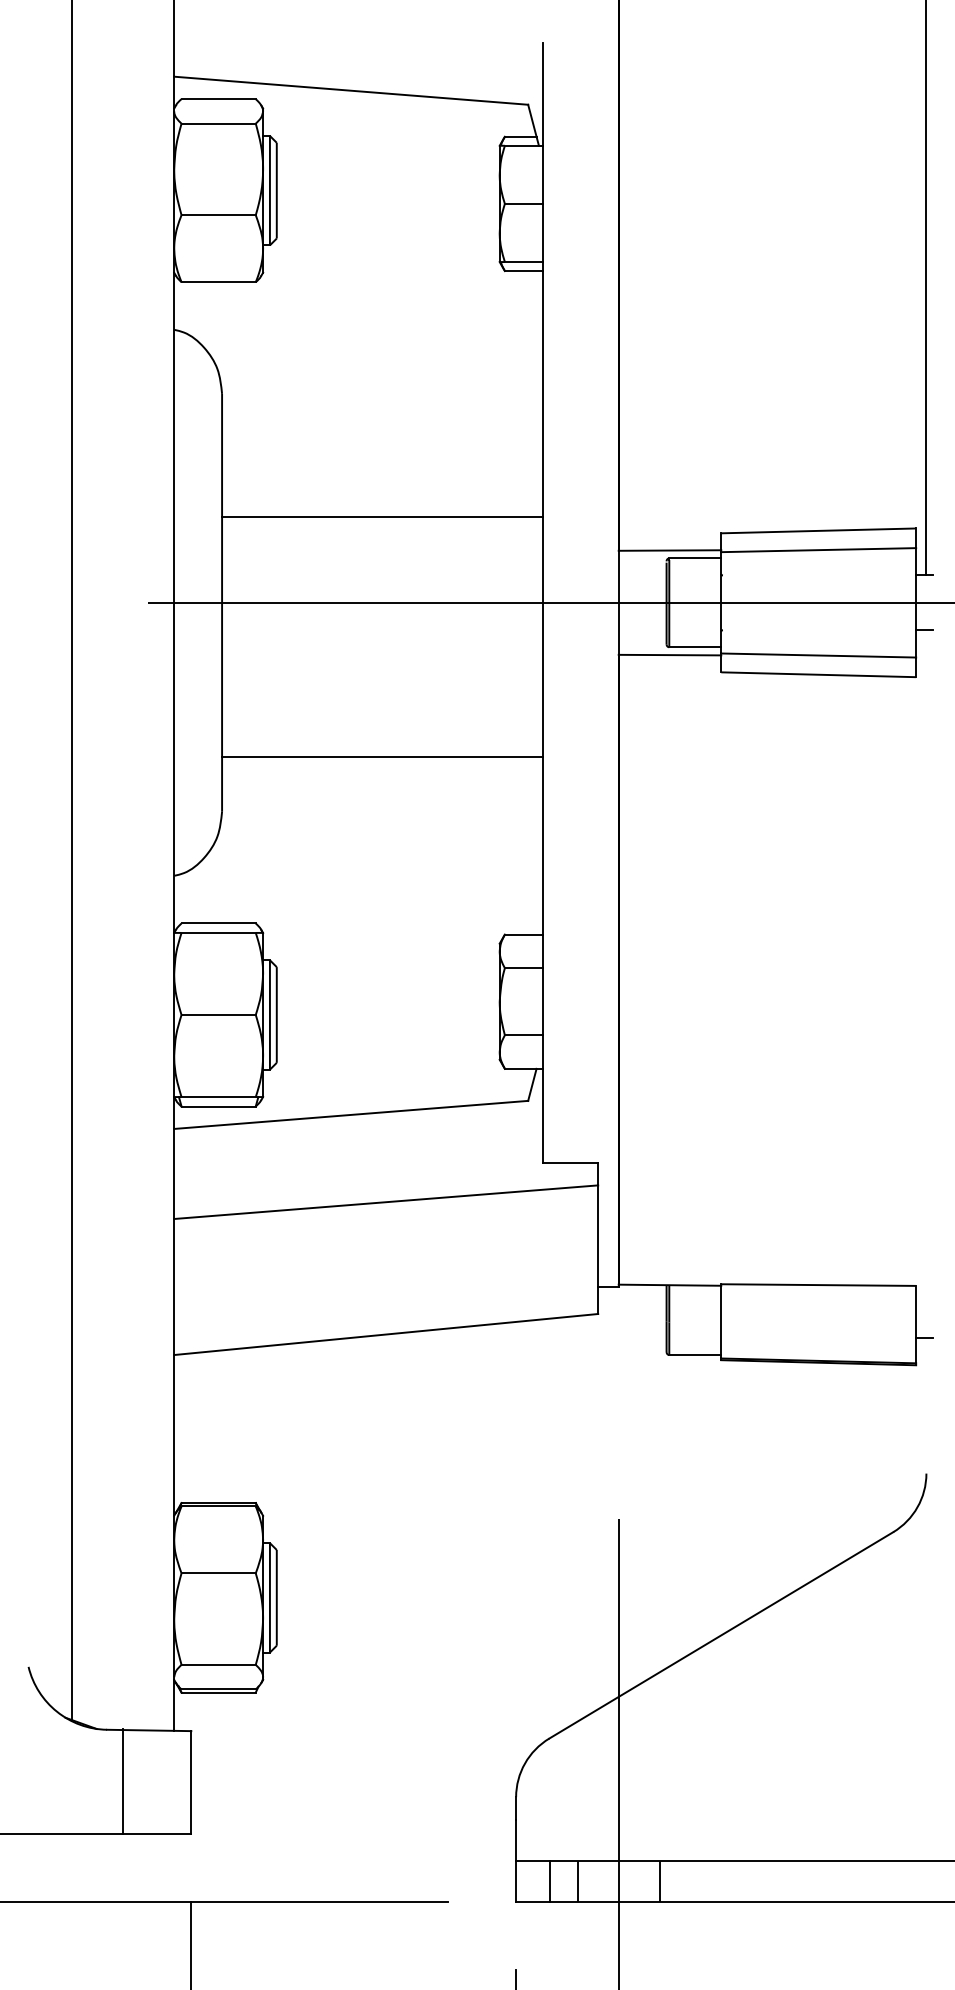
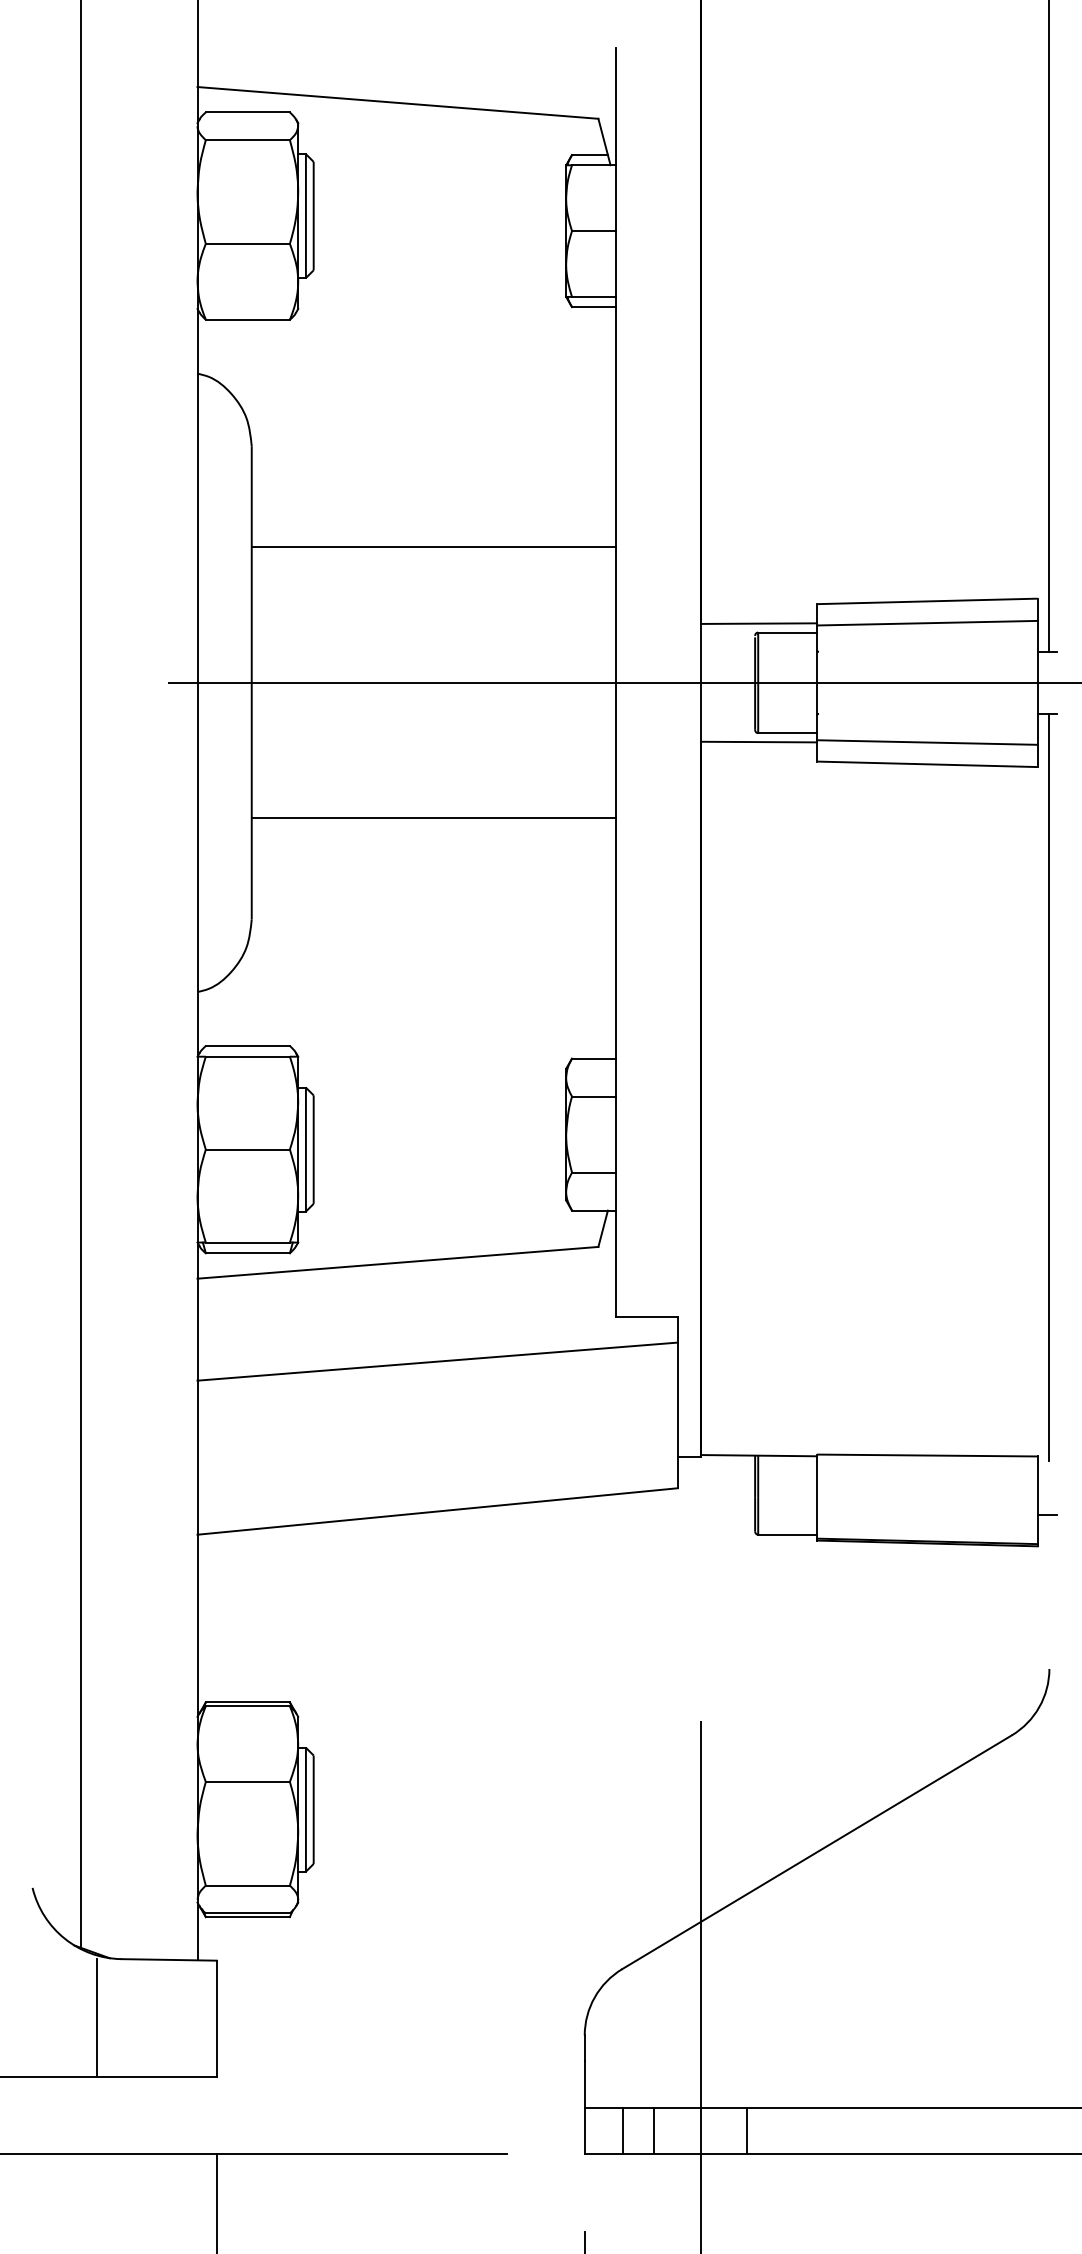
line: (382, 517) -> (433, 547), moved
line: (382, 757) -> (433, 818), moved
line: (926, 959) -> (1049, 1086), added
line: (122, 1781) -> (97, 2017), moved

